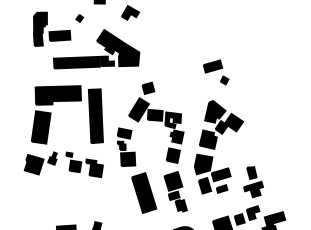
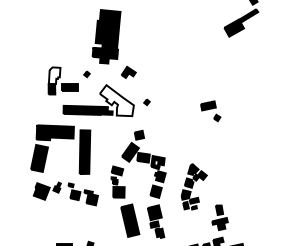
fill: (40, 22) -> (54, 75), removed
fill: (117, 47) -> (116, 100), removed
part: (154, 47) -> (146, 102), added
part: (215, 73) -> (210, 111), moved
part: (65, 101) -> (60, 138), moved
part: (219, 146) -> (194, 186), size x0.6

